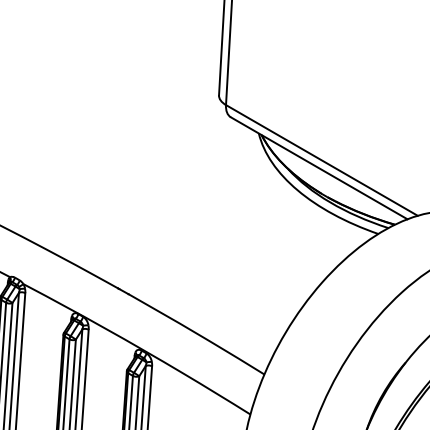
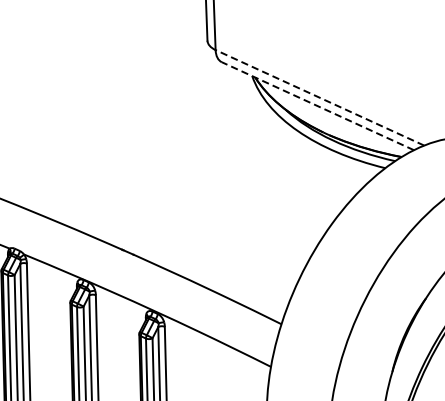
line: (321, 160) -> (319, 97), solid -> dashed
line: (319, 168) -> (318, 106), solid -> dashed

